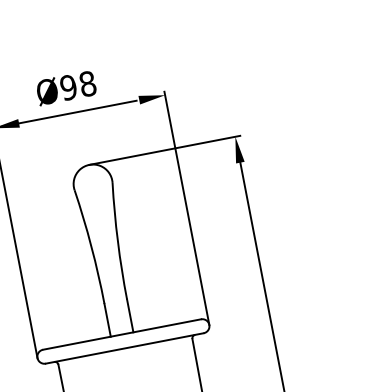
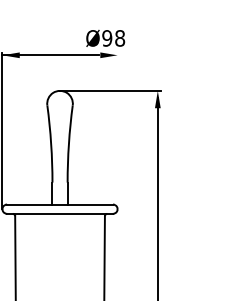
text: (66, 88) -> (105, 38), moved
line: (186, 207) -> (117, 130), removed

